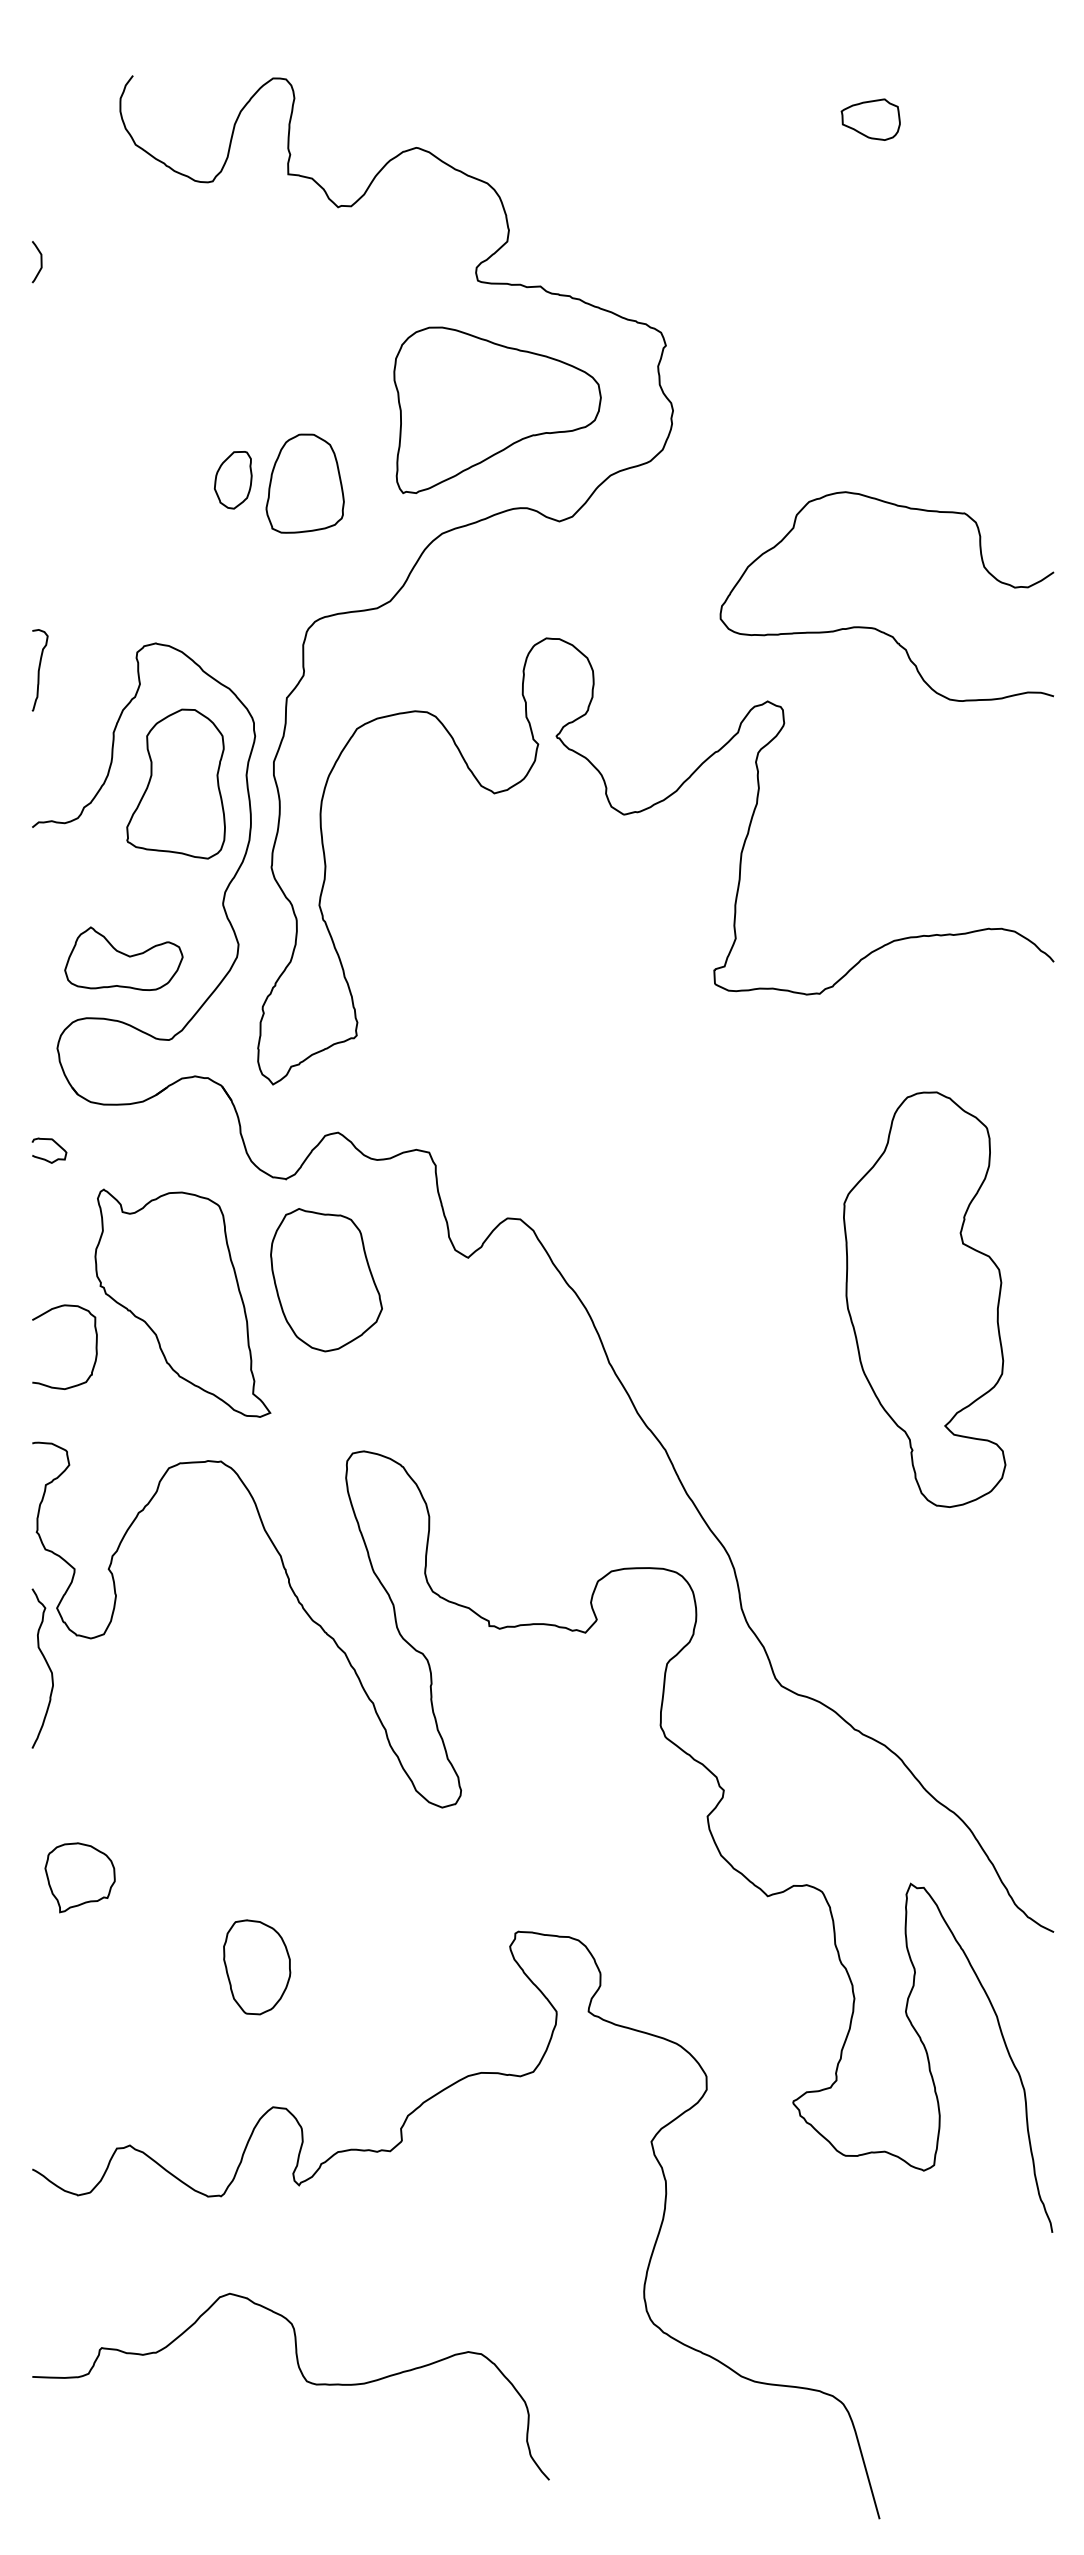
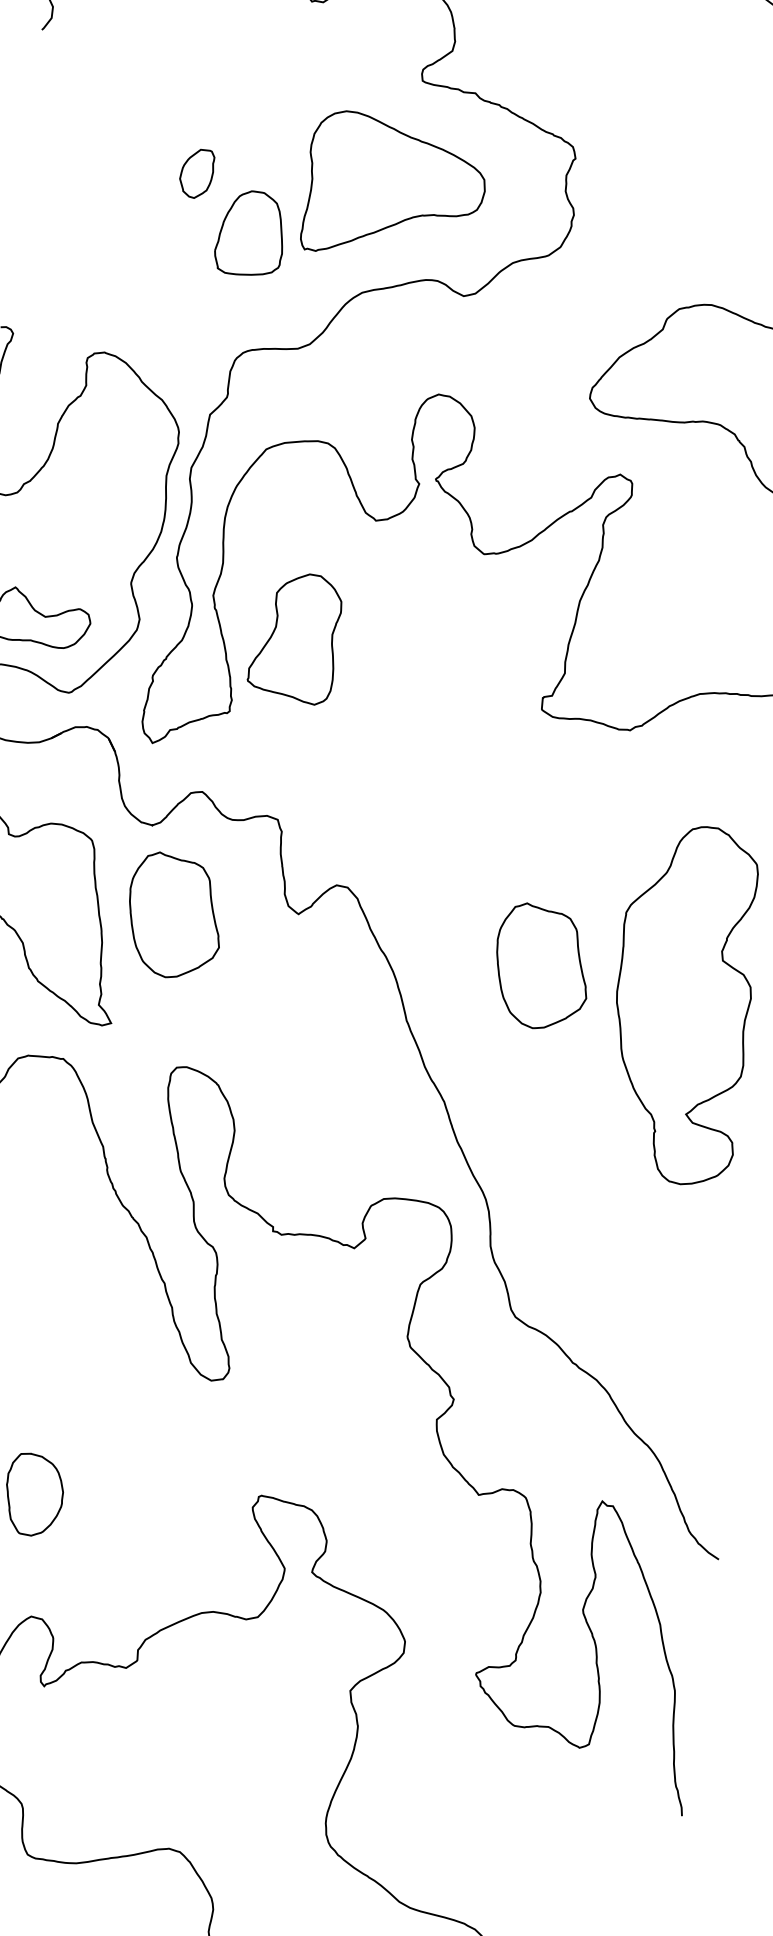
part: (497, 410) -> (394, 190), moved
part: (232, 480) -> (196, 173), moved
part: (175, 783) -> (295, 636), moved
part: (756, 1280) -> (542, 967), added

